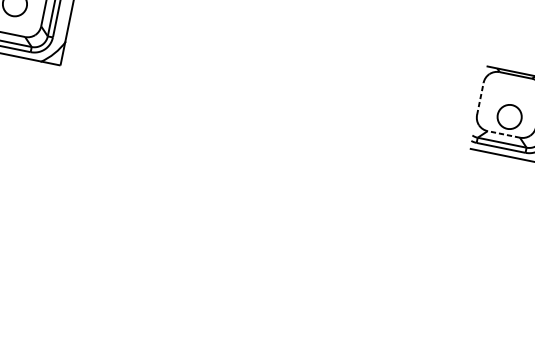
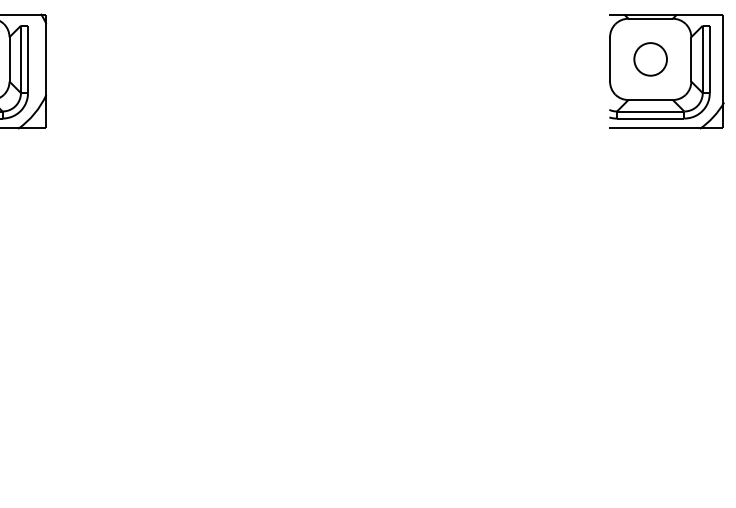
line: (480, 98) -> (610, 58), dashed -> solid
part: (509, 117) -> (650, 59), moved
line: (503, 134) -> (650, 100), dashed -> solid

